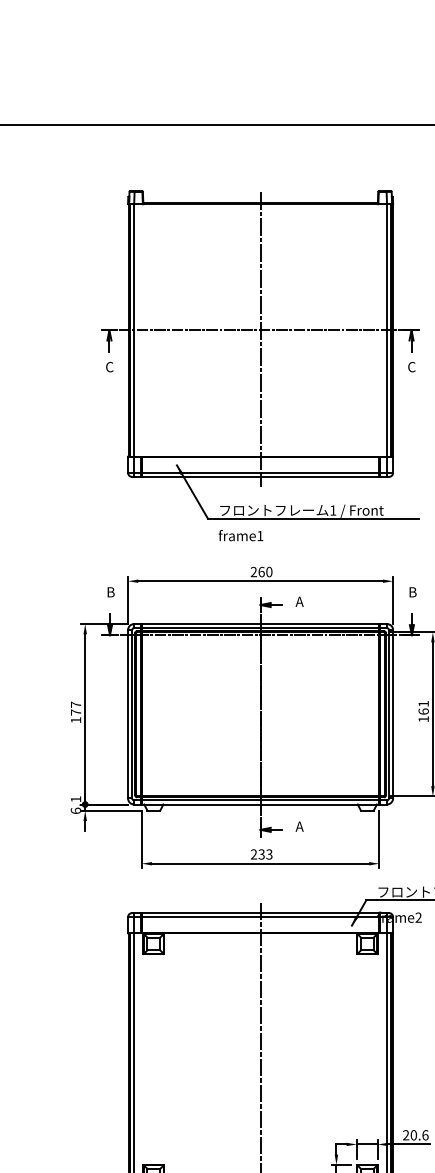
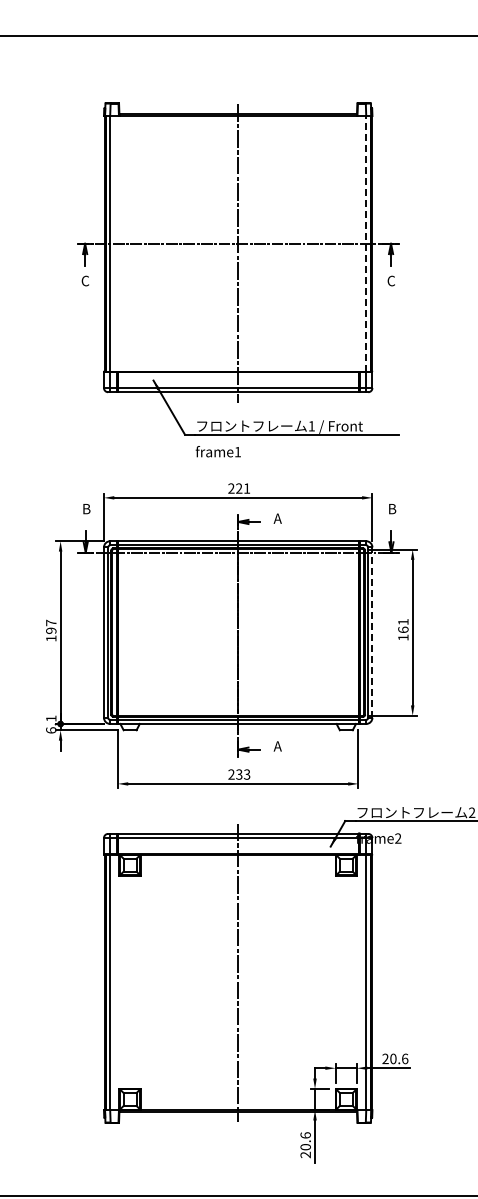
line: (386, 330) -> (365, 243), solid -> dashed
text: (265, 571) -> (243, 488), 260 -> 221
text: (76, 712) -> (51, 630), 177 -> 197
line: (393, 714) -> (372, 632), solid -> dashed

